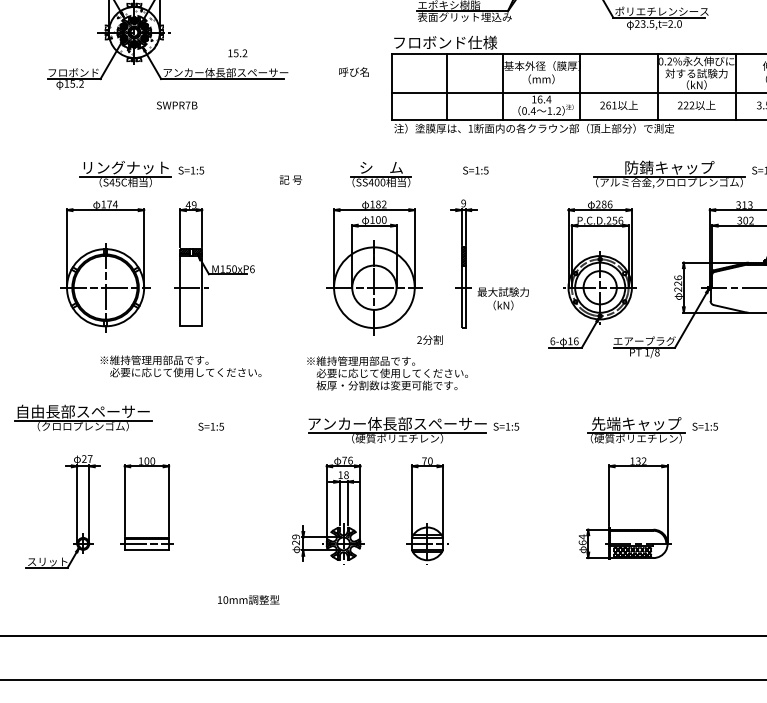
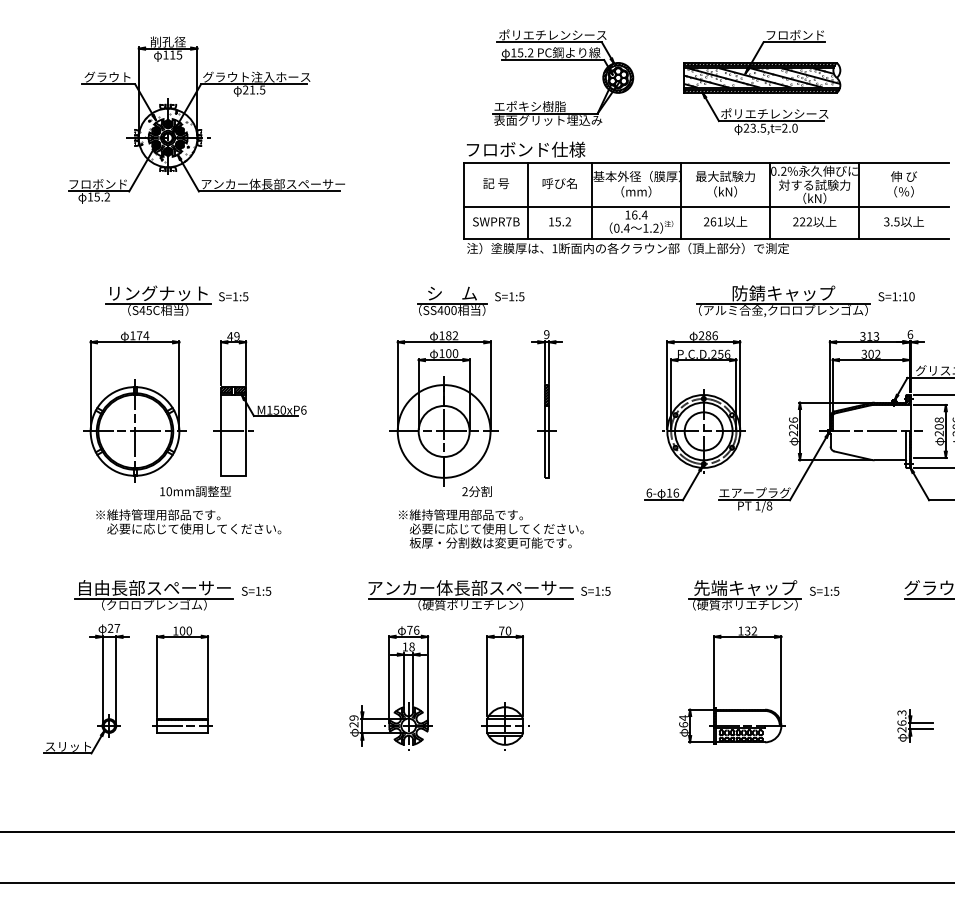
text: (237, 52) -> (559, 221), moved
text: (353, 72) -> (559, 183), moved
text: (177, 105) -> (496, 221), moved
text: (475, 170) -> (509, 296), moved
text: (291, 179) -> (496, 183), moved
text: (503, 299) -> (725, 184), moved
text: (429, 339) -> (476, 491), moved
text: (180, 366) -> (188, 521), moved
text: (387, 372) -> (491, 528), moved
part: (82, 418) -> (153, 595), moved
text: (248, 599) -> (195, 491), moved

